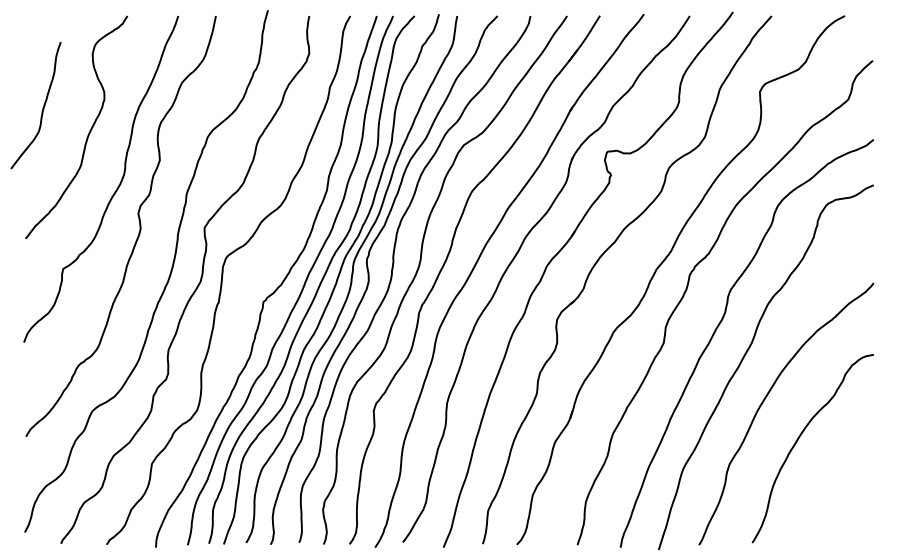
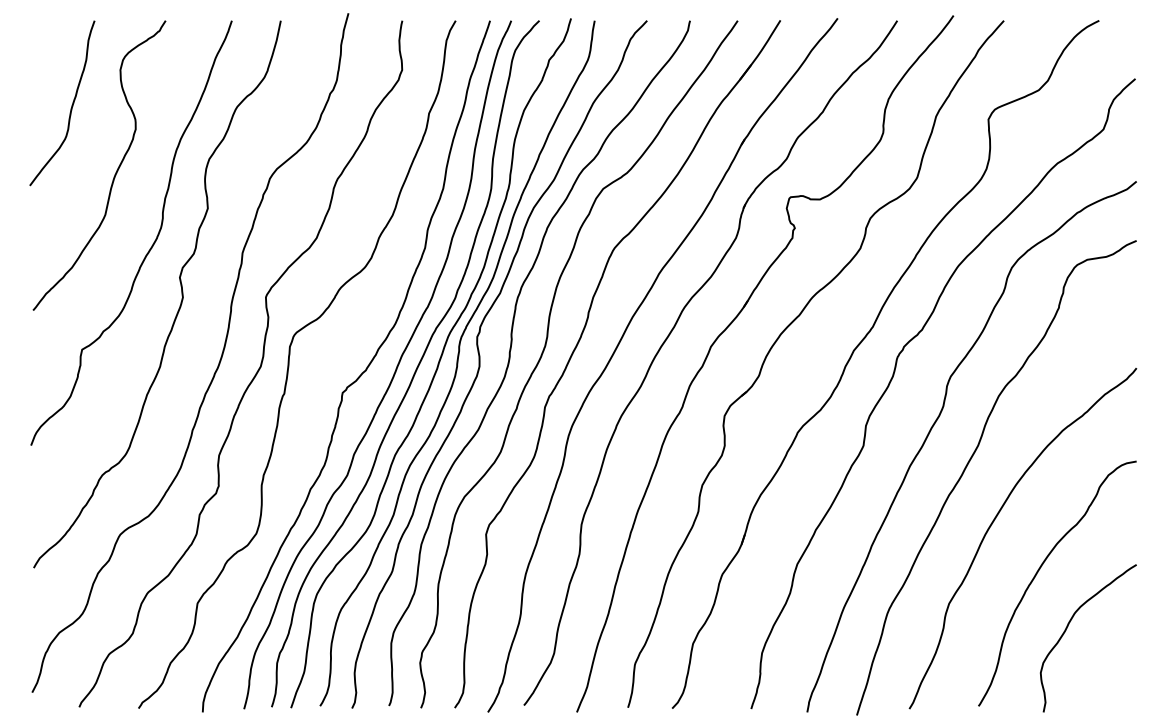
curve: (42, 107) -> (70, 105), moved
curve: (821, 482) -> (1068, 627), added

